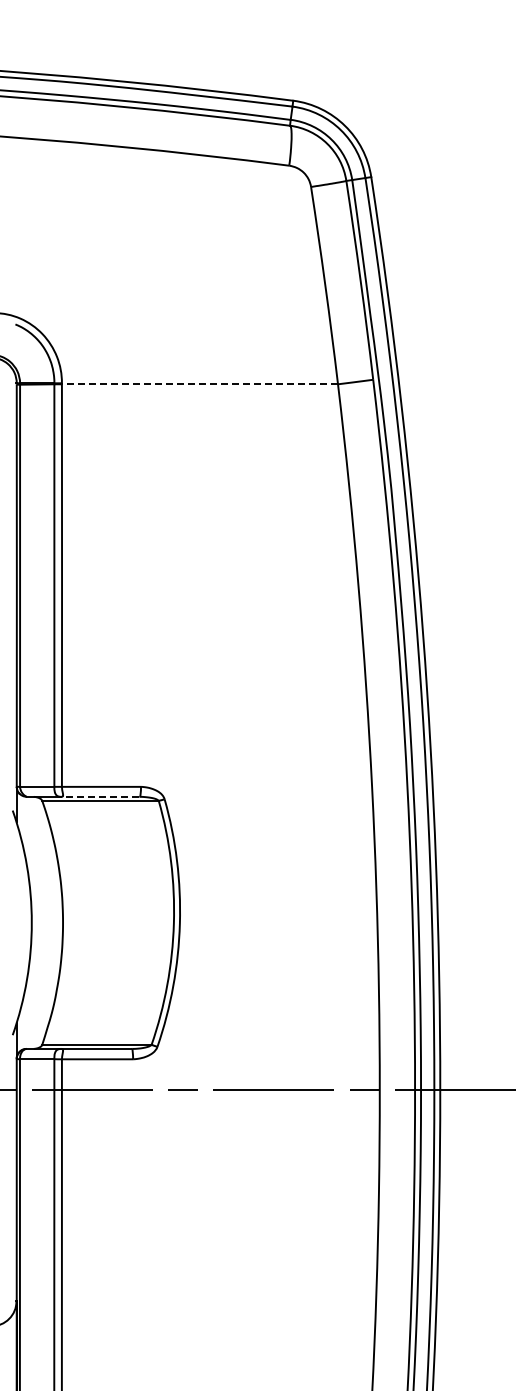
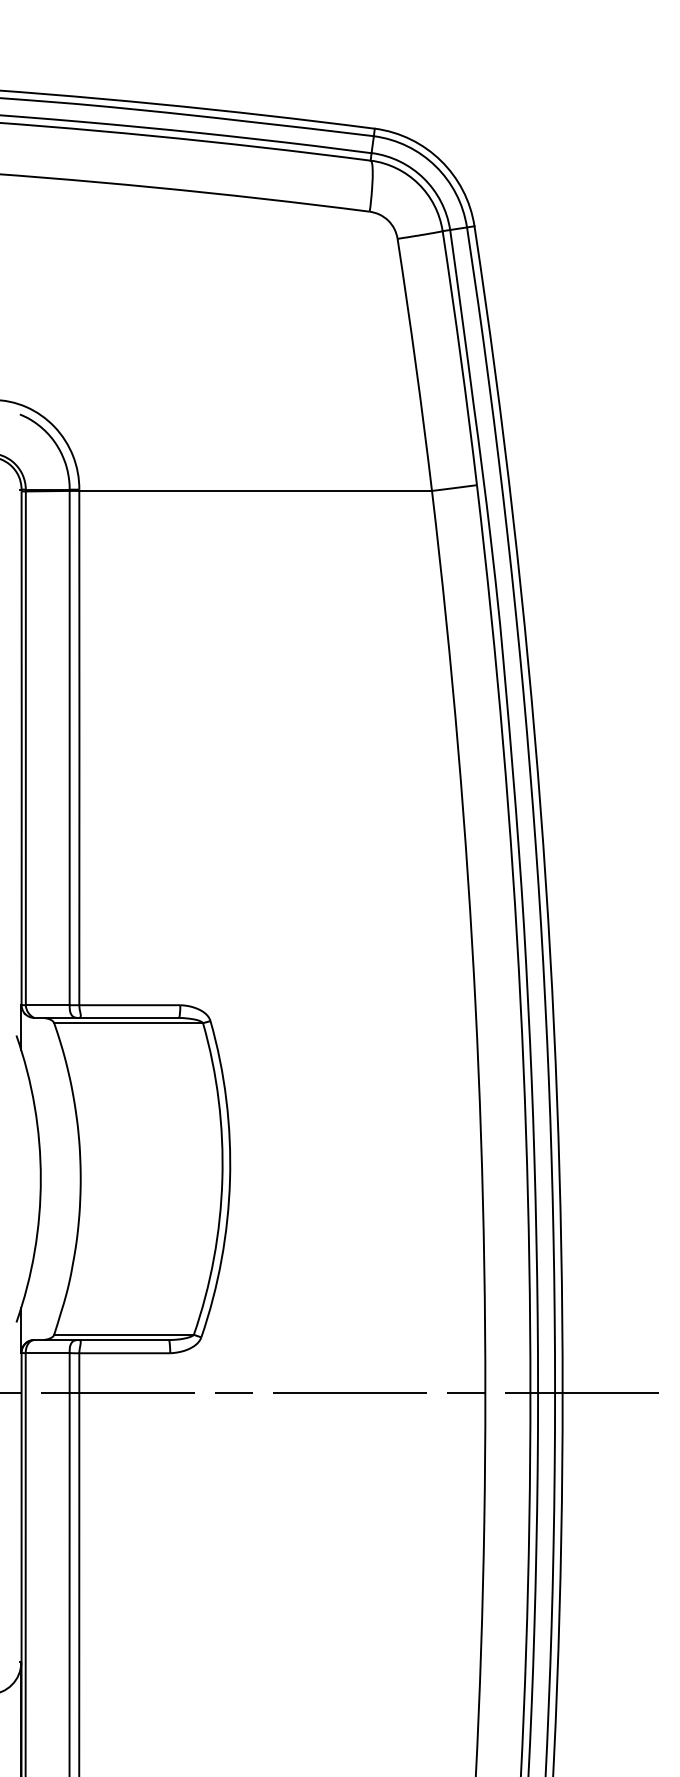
line: (199, 384) -> (255, 491), dashed -> solid
line: (99, 796) -> (127, 1017), dashed -> solid

